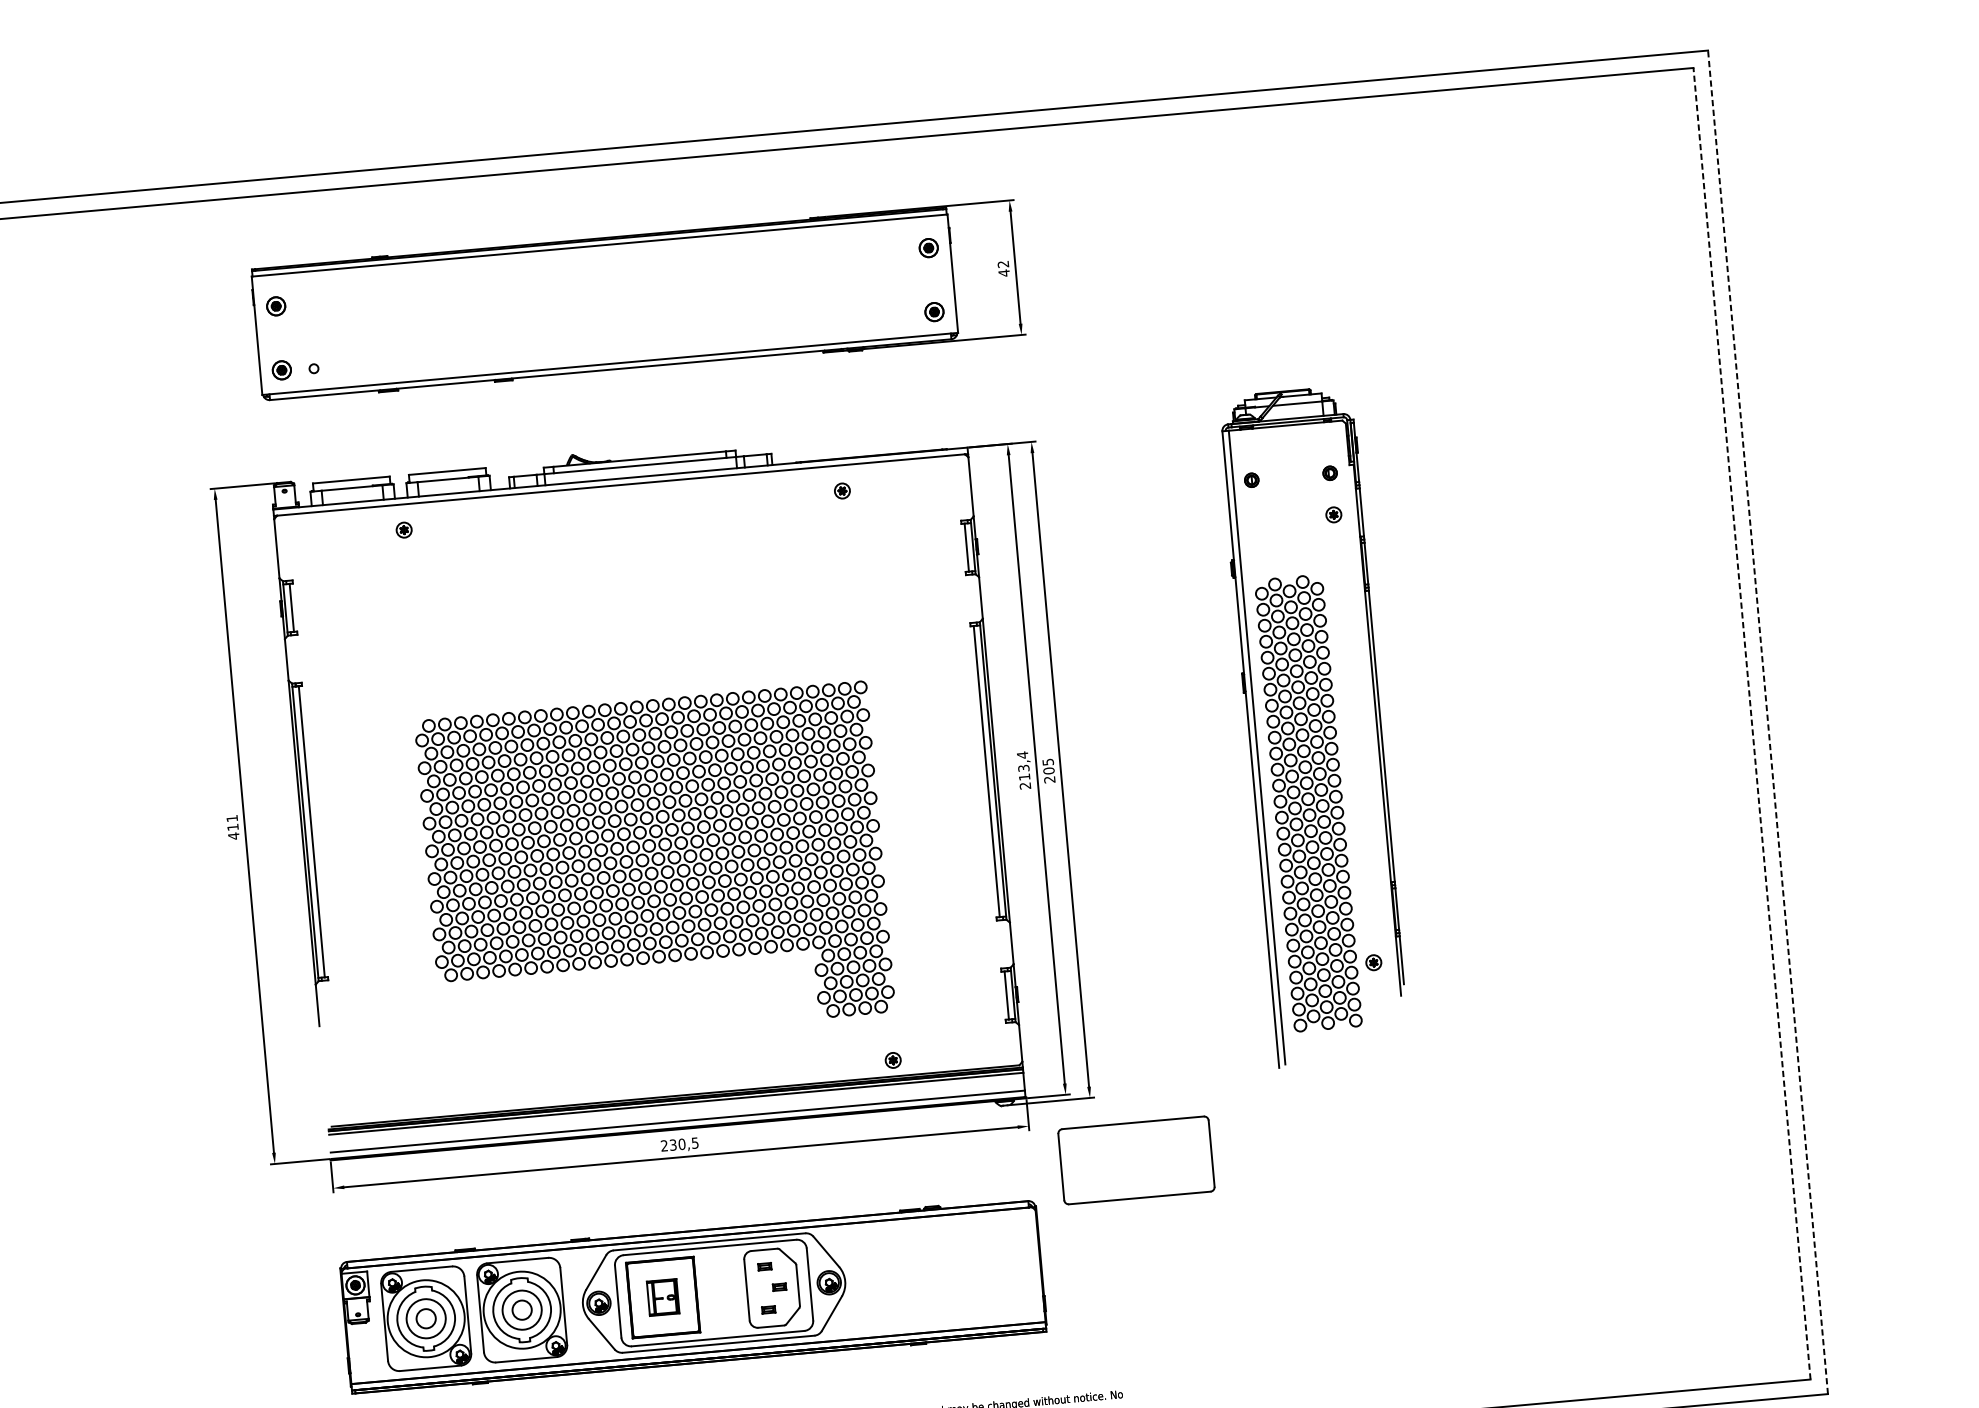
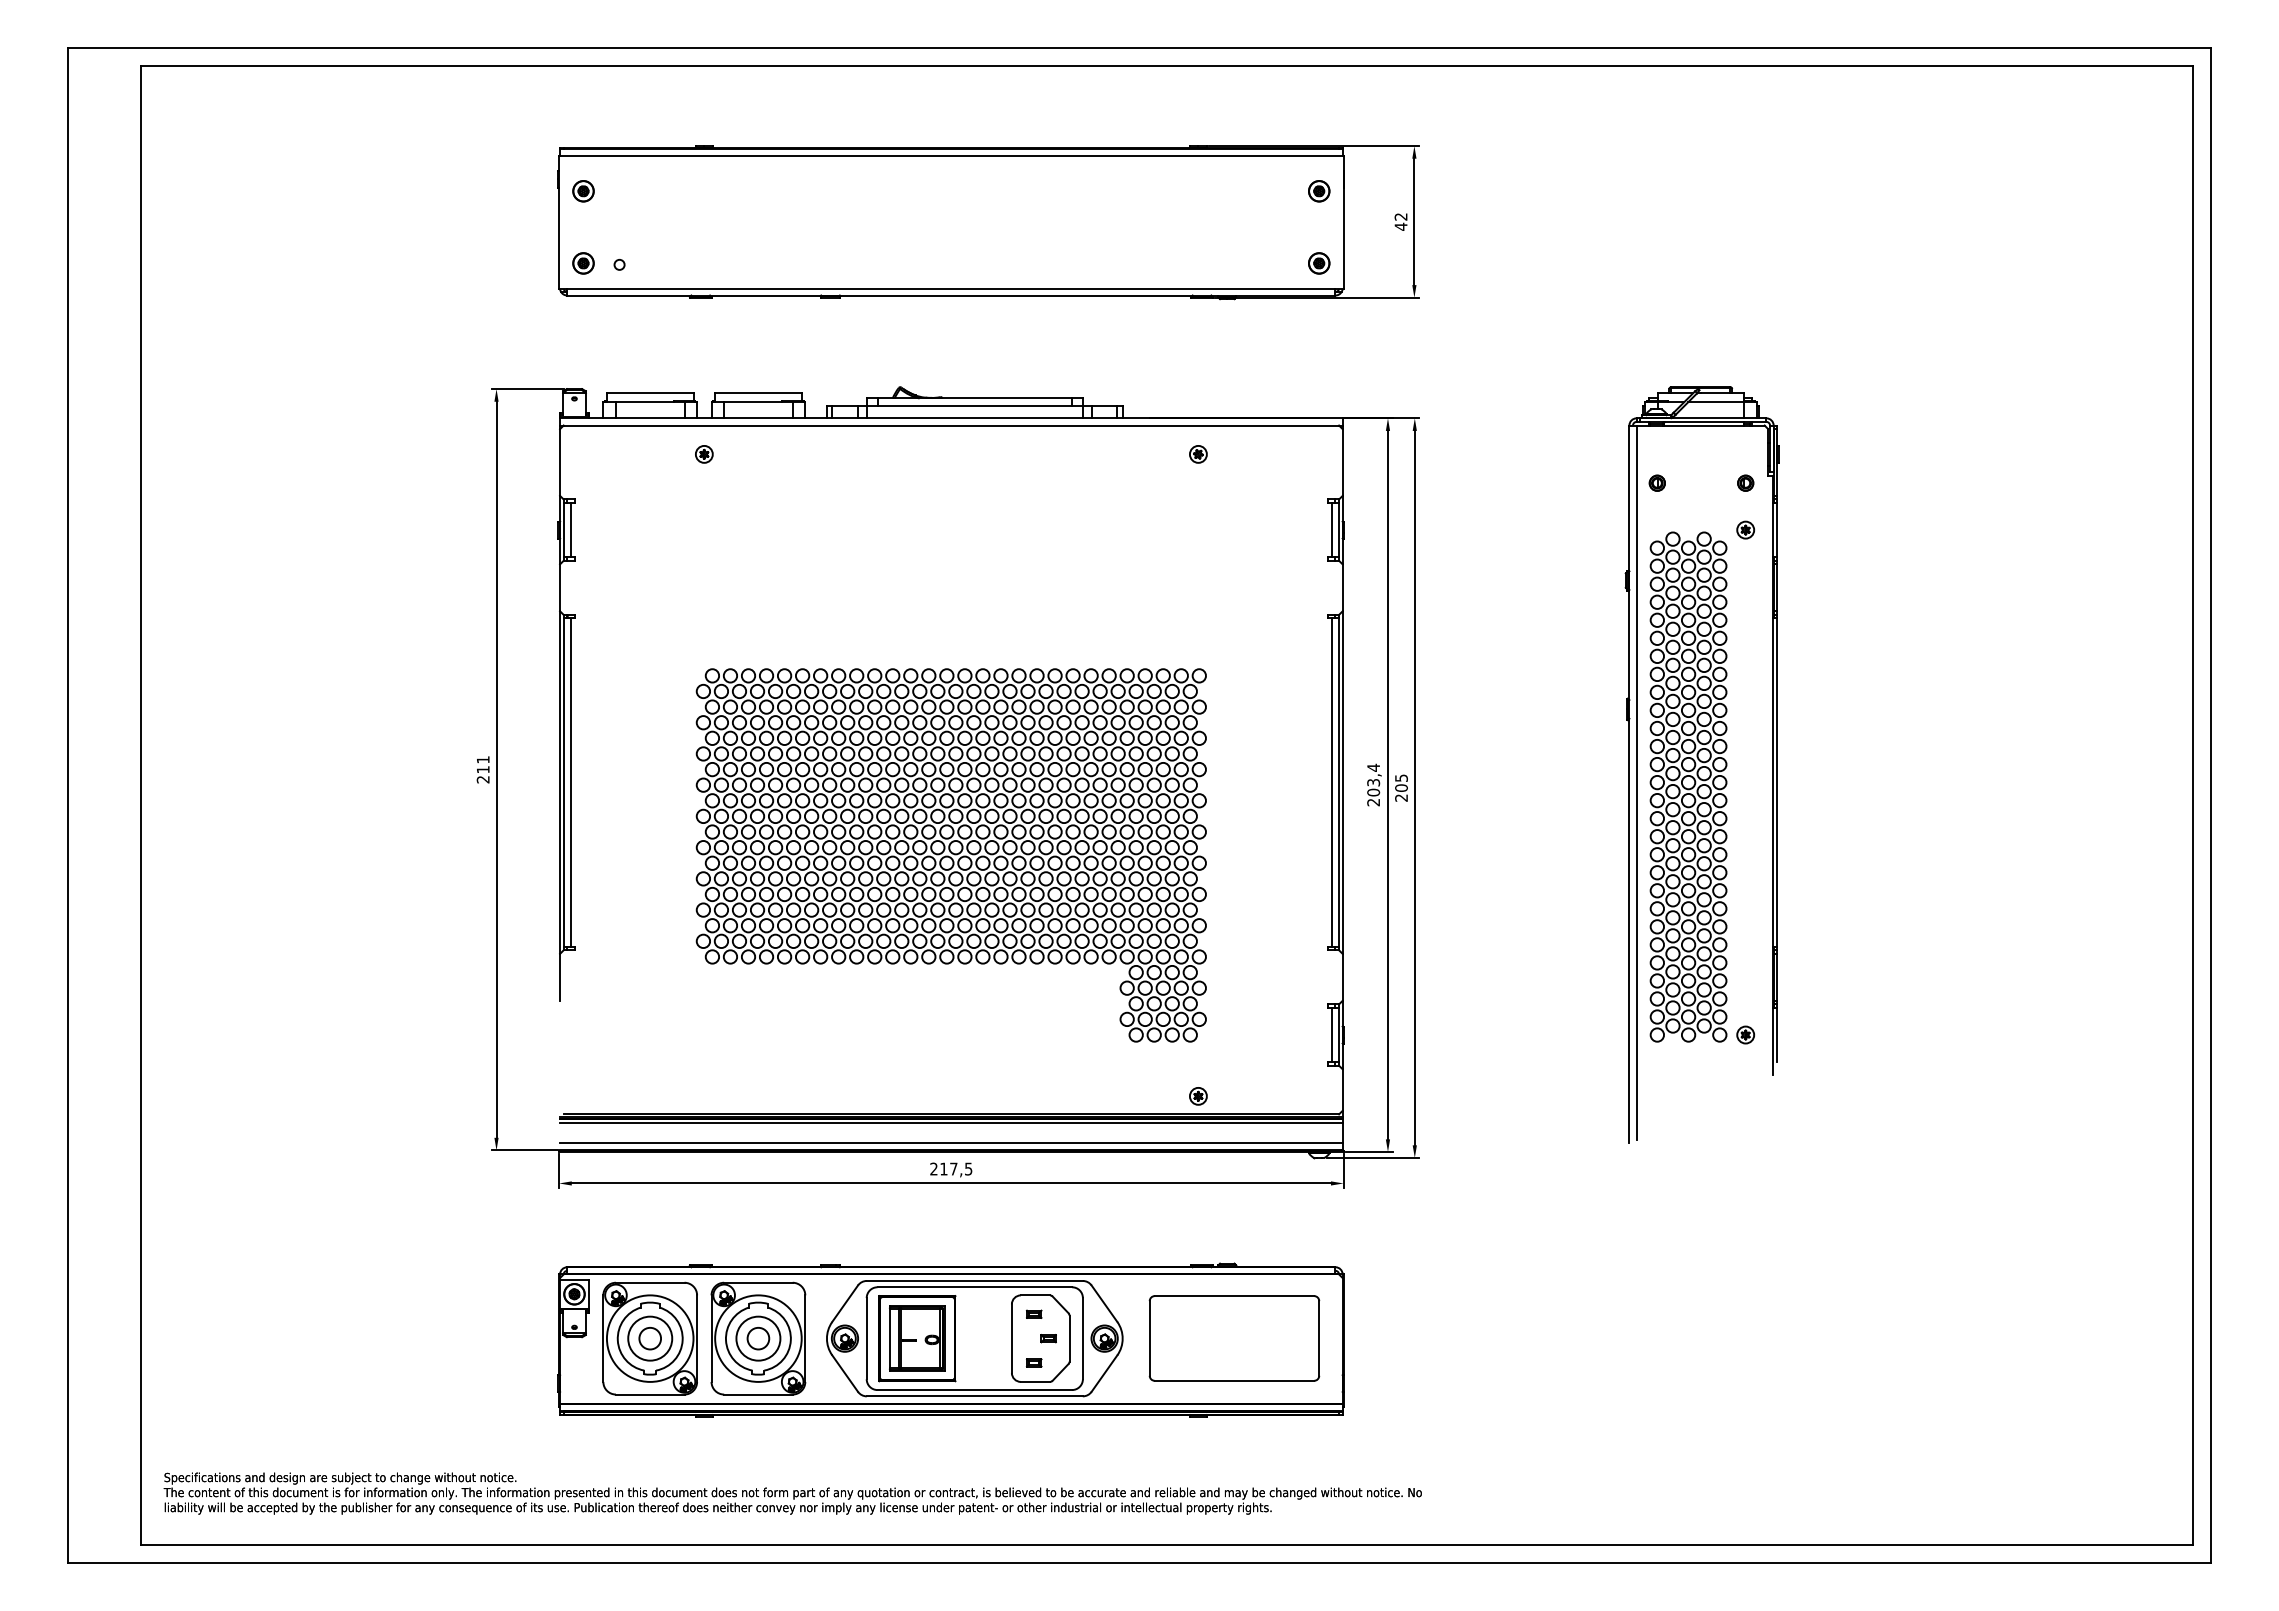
line: (1767, 722) -> (2210, 805), dashed -> solid
line: (1751, 723) -> (2192, 805), dashed -> solid
text: (1024, 777) -> (1373, 792), 213,4 -> 203,4
part: (1308, 802) -> (1688, 786), moved
text: (233, 836) -> (482, 779), 411 -> 211
text: (677, 1144) -> (948, 1168), 230,5 -> 217,5
part: (1136, 1160) -> (1234, 1338), moved
part: (663, 1297) -> (917, 1338), size x1.67

